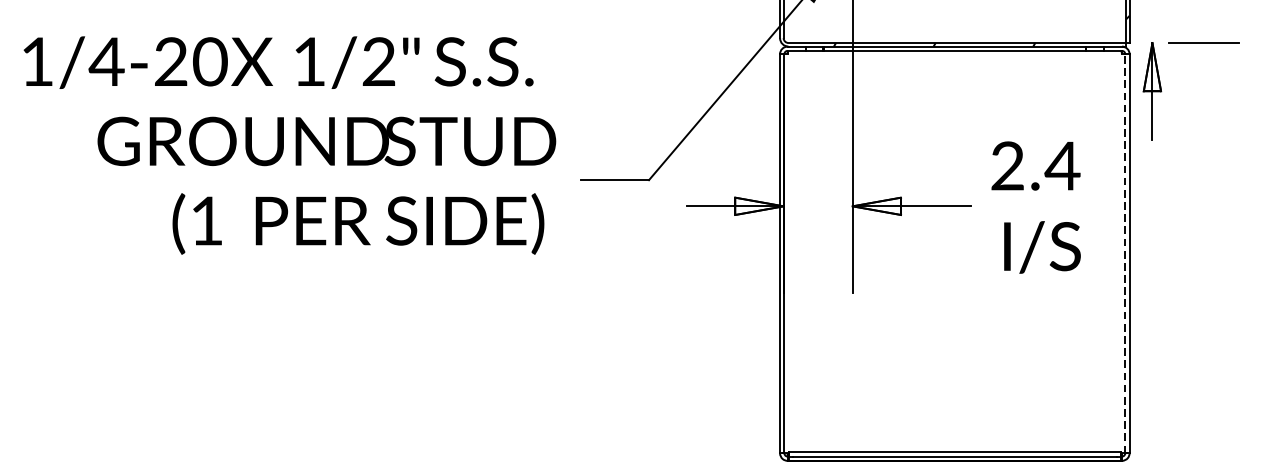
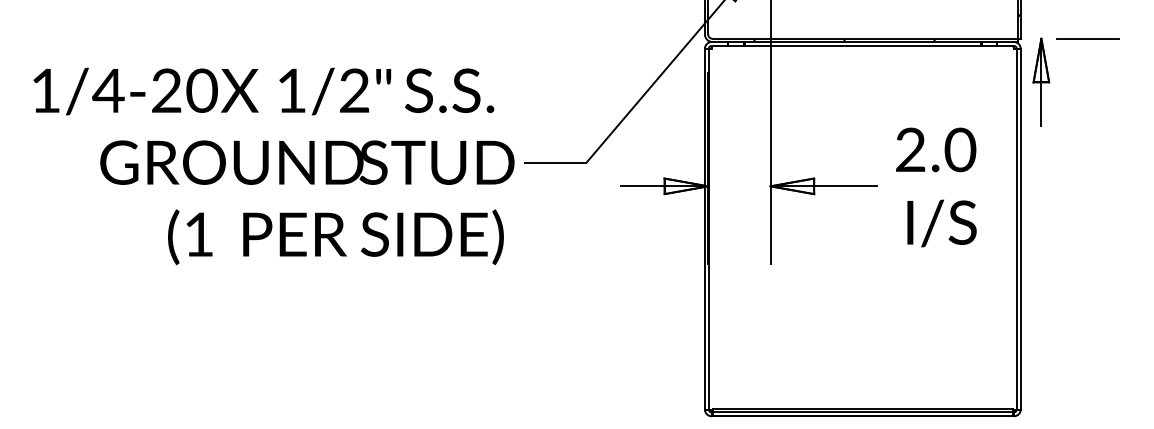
text: (289, 145) -> (273, 166), moved
text: (1061, 165) -> (959, 149), 2.4 -> 2.0
line: (1124, 252) -> (1016, 228), dashed -> solid

